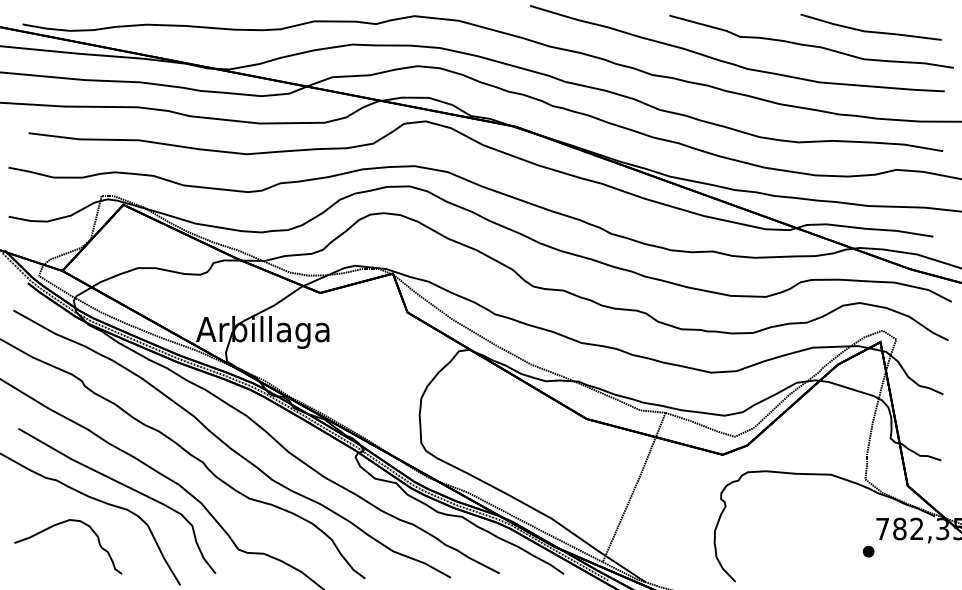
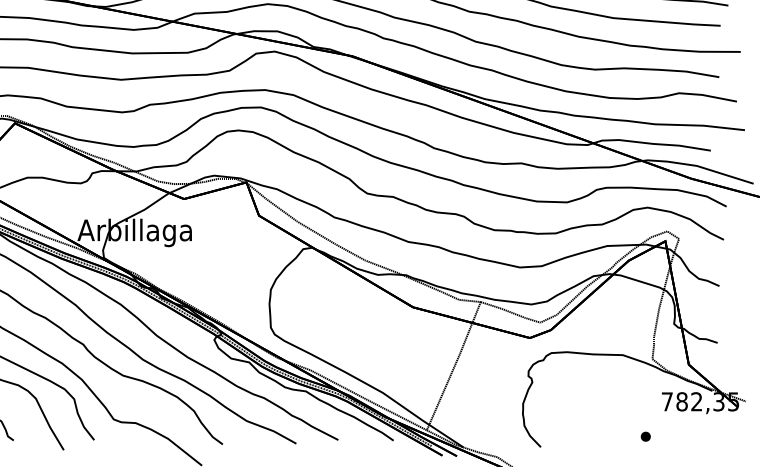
part: (868, 551) -> (645, 436), moved

